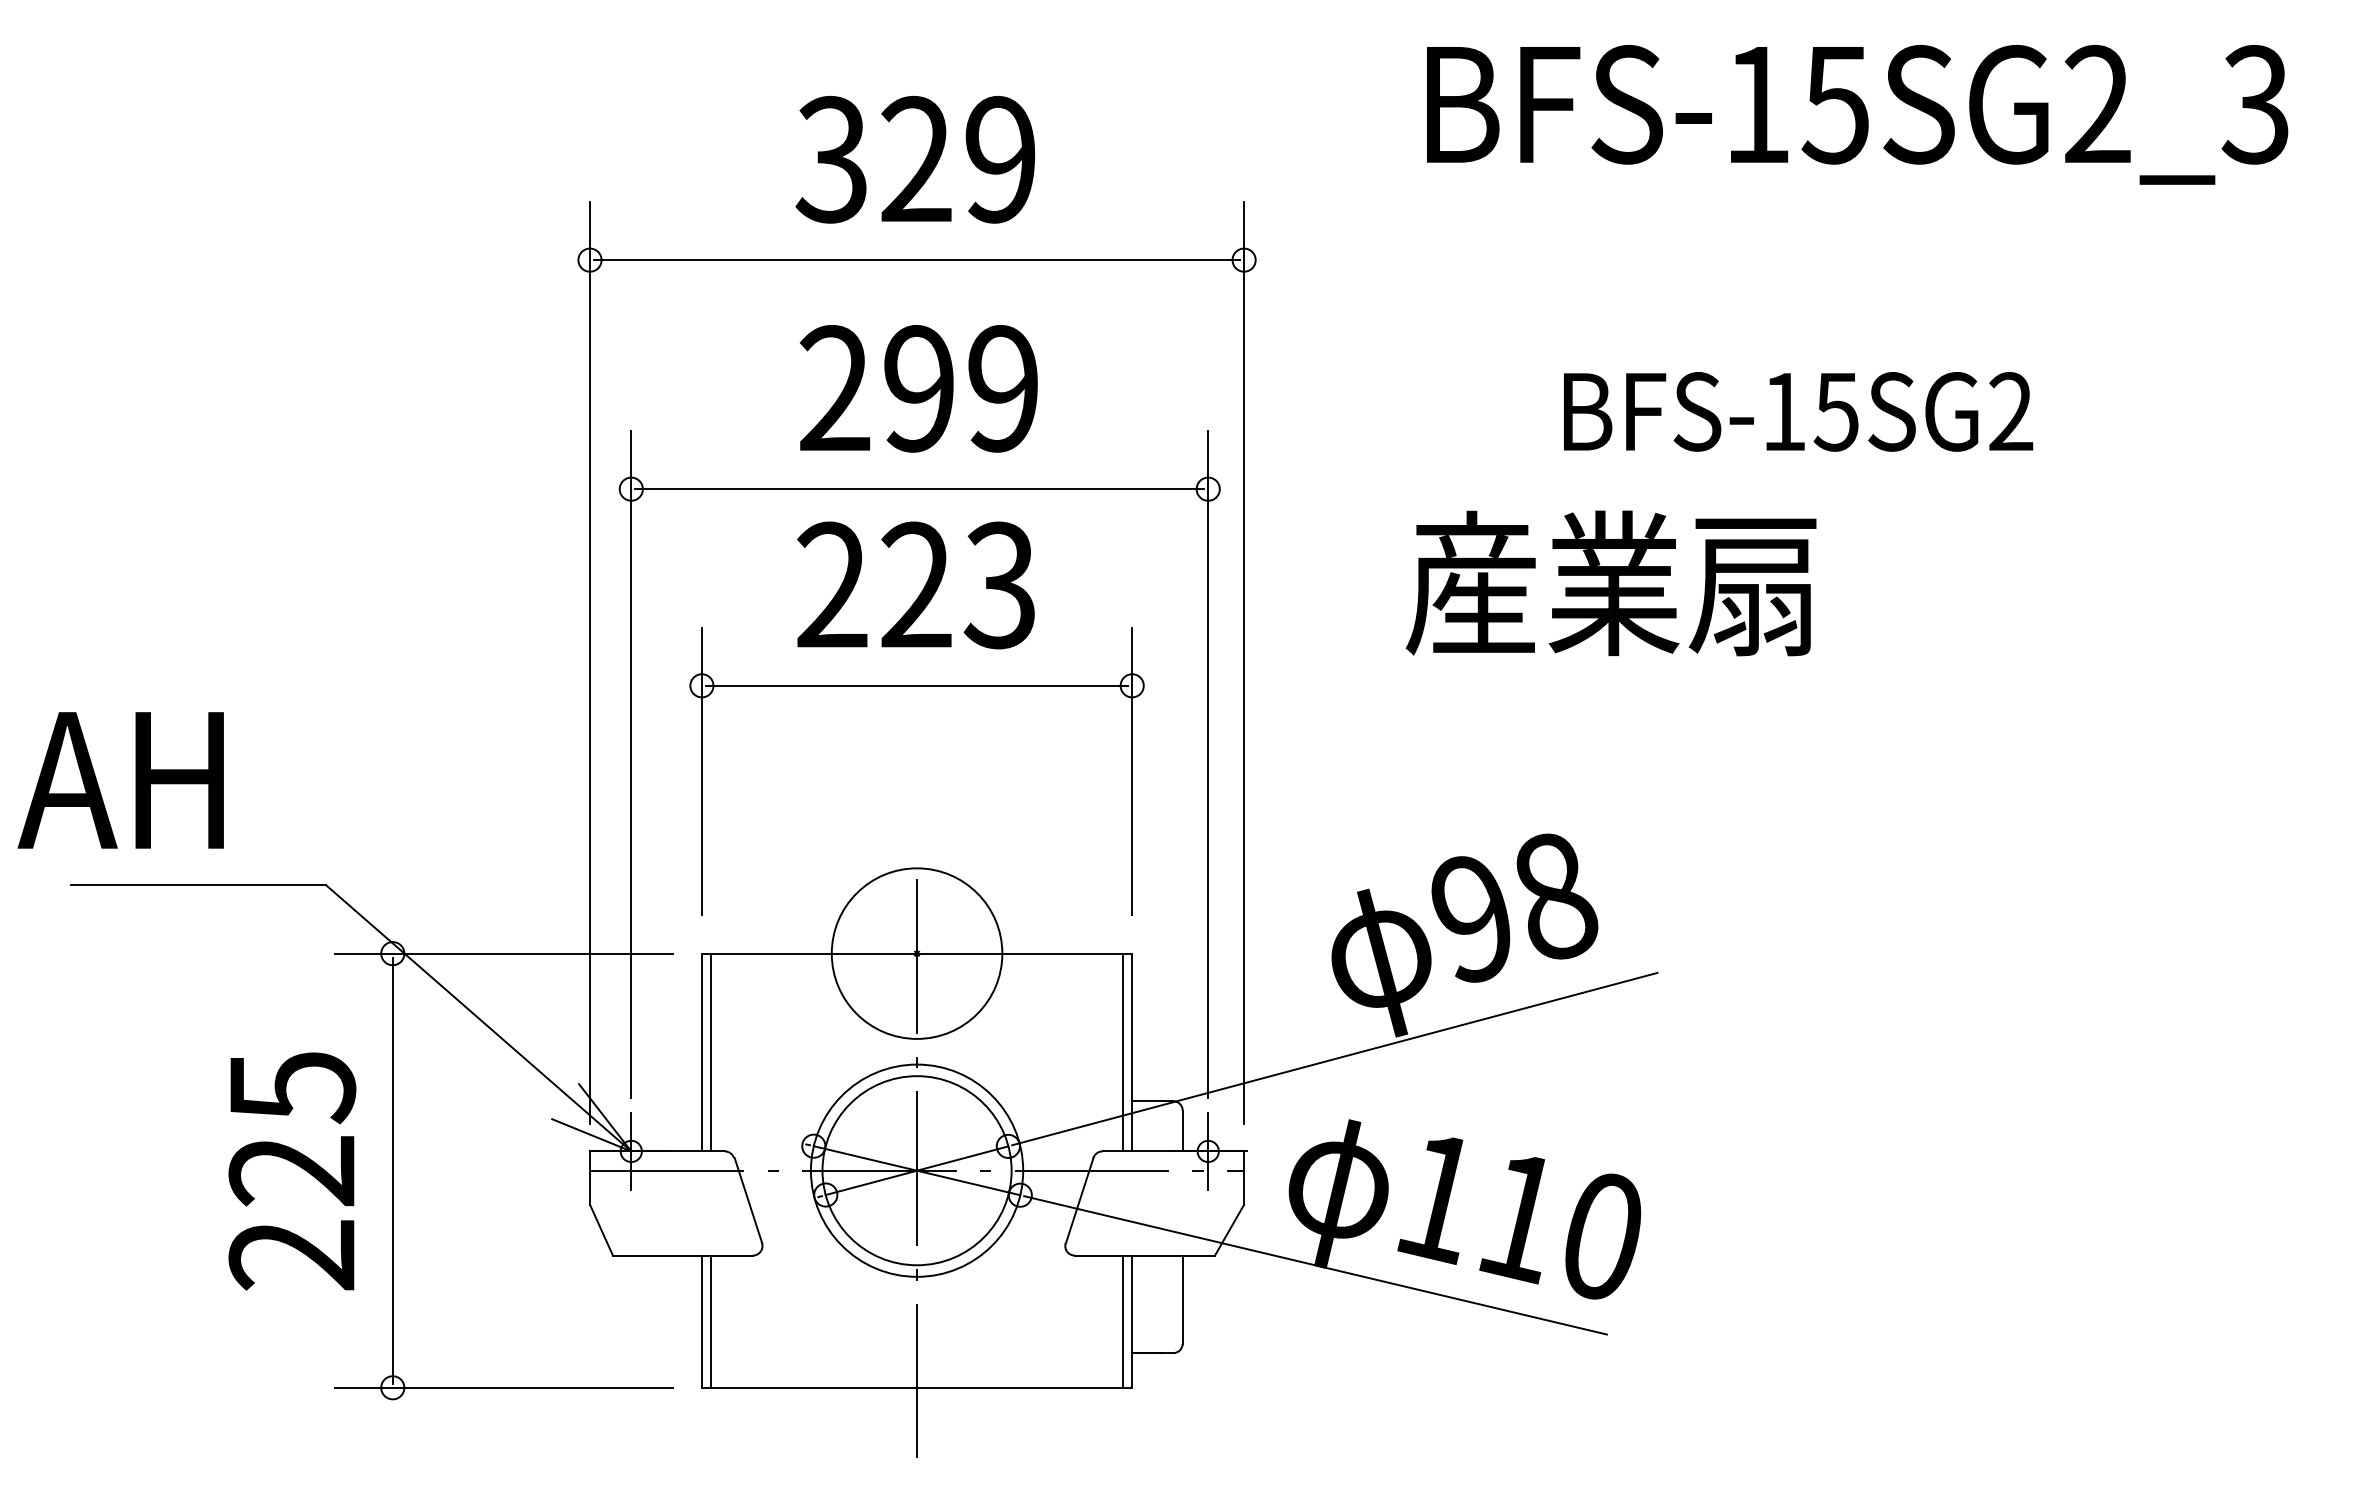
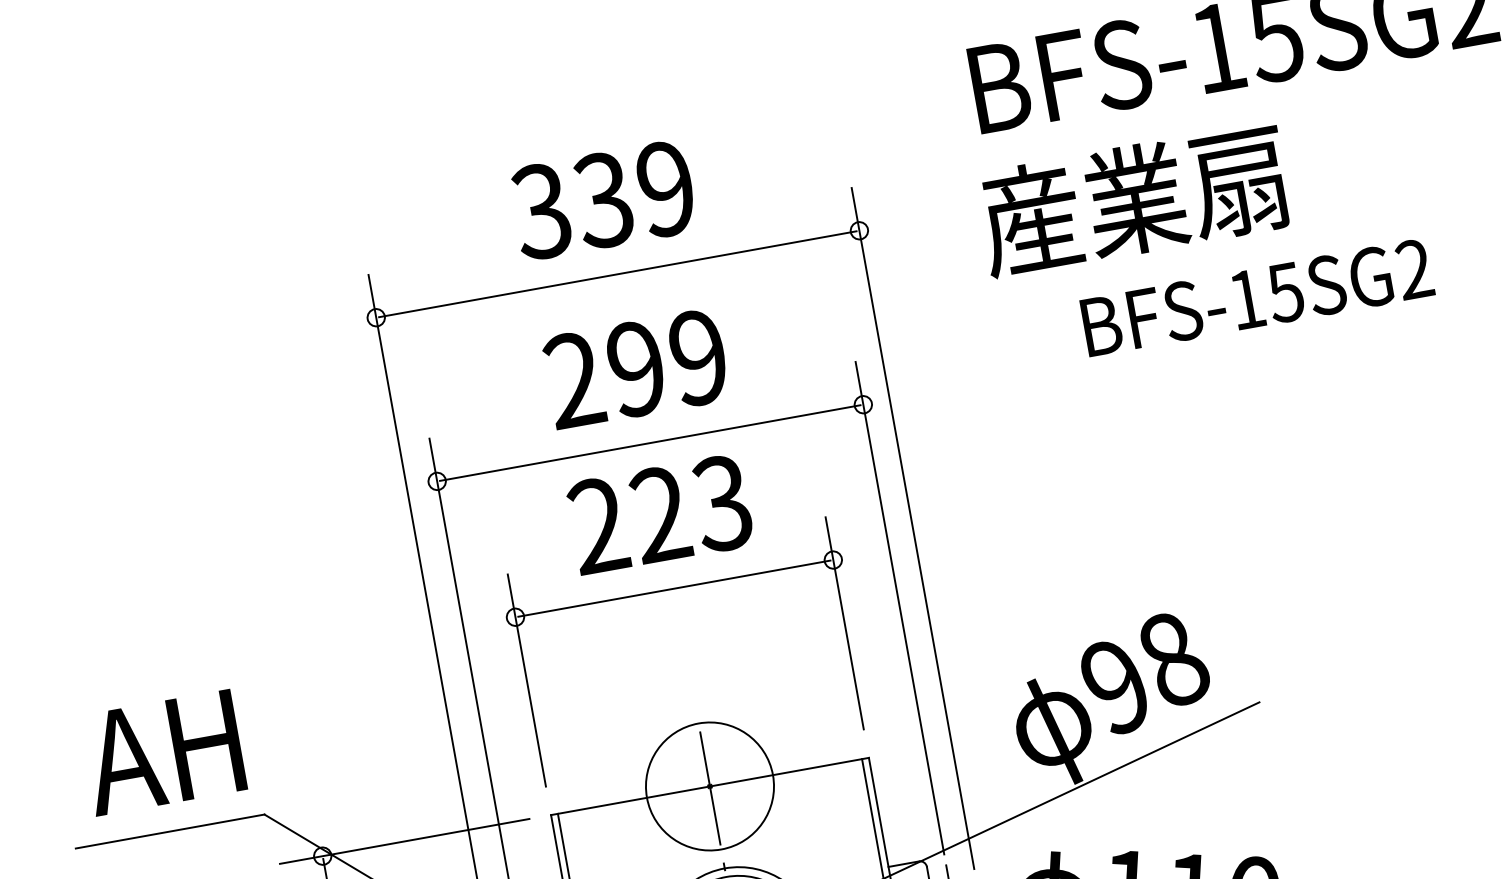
text: (915, 159) -> (603, 200), 329 -> 339
text: (1798, 411) -> (1257, 297), moved
text: (1610, 583) -> (1133, 200), moved
text: (120, 780) -> (162, 752), moved

